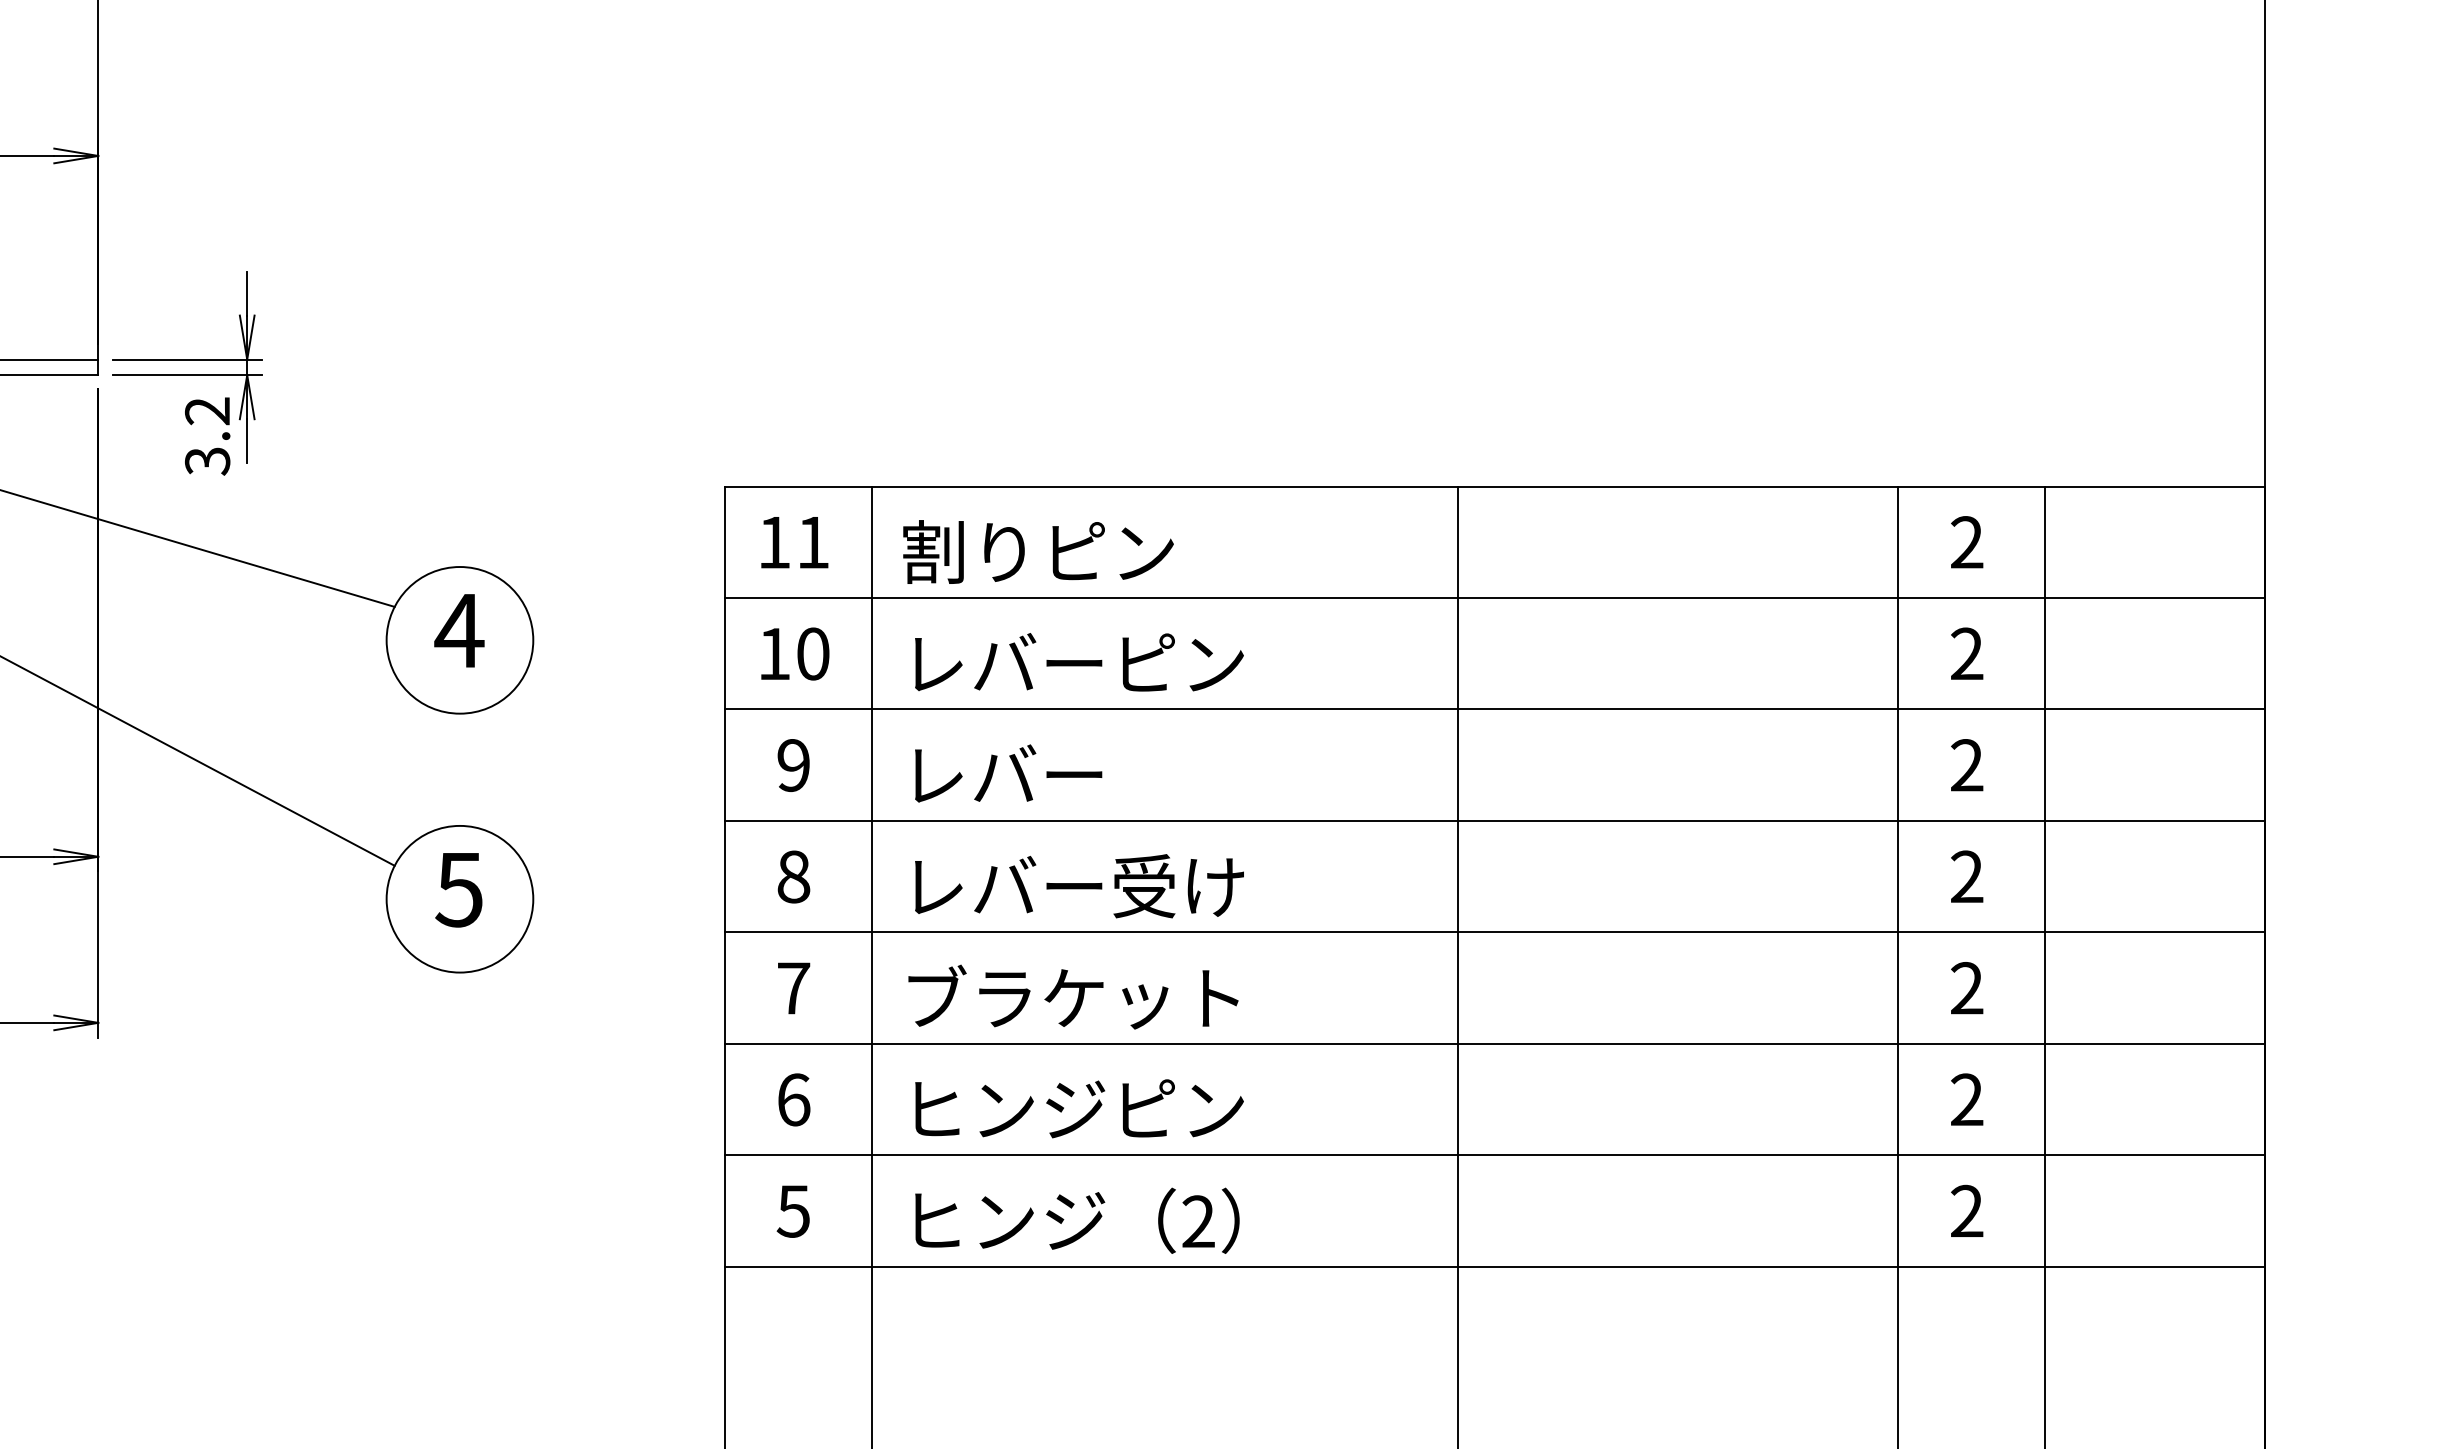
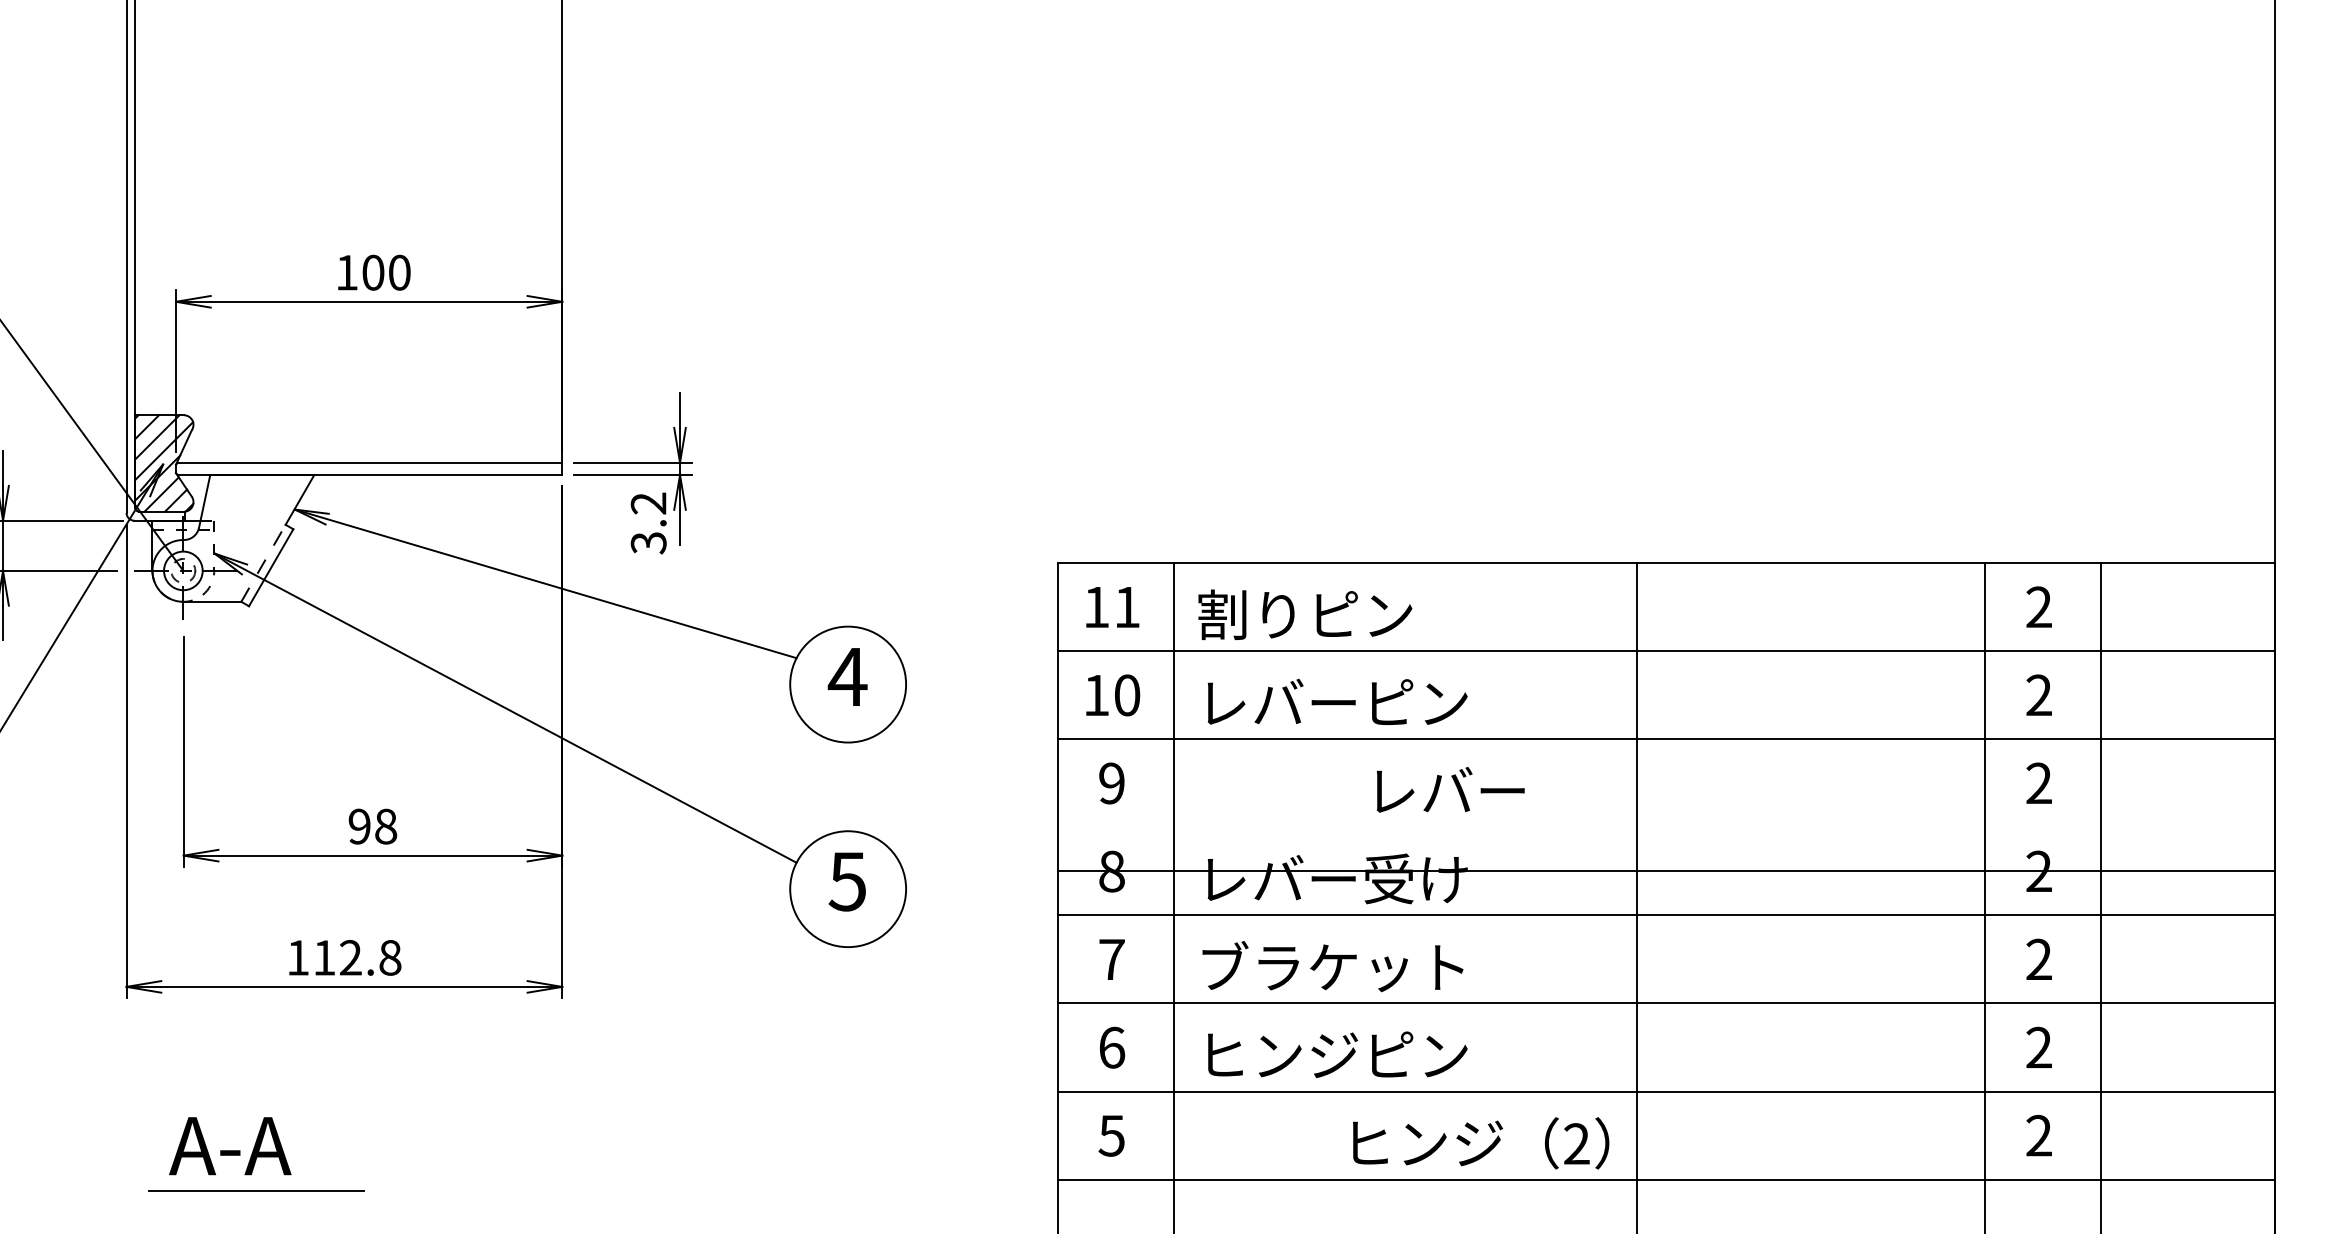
text: (1008, 773) -> (1450, 789), moved
line: (1494, 821) -> (1665, 871), moved
text: (1077, 1221) -> (1481, 1143), moved

